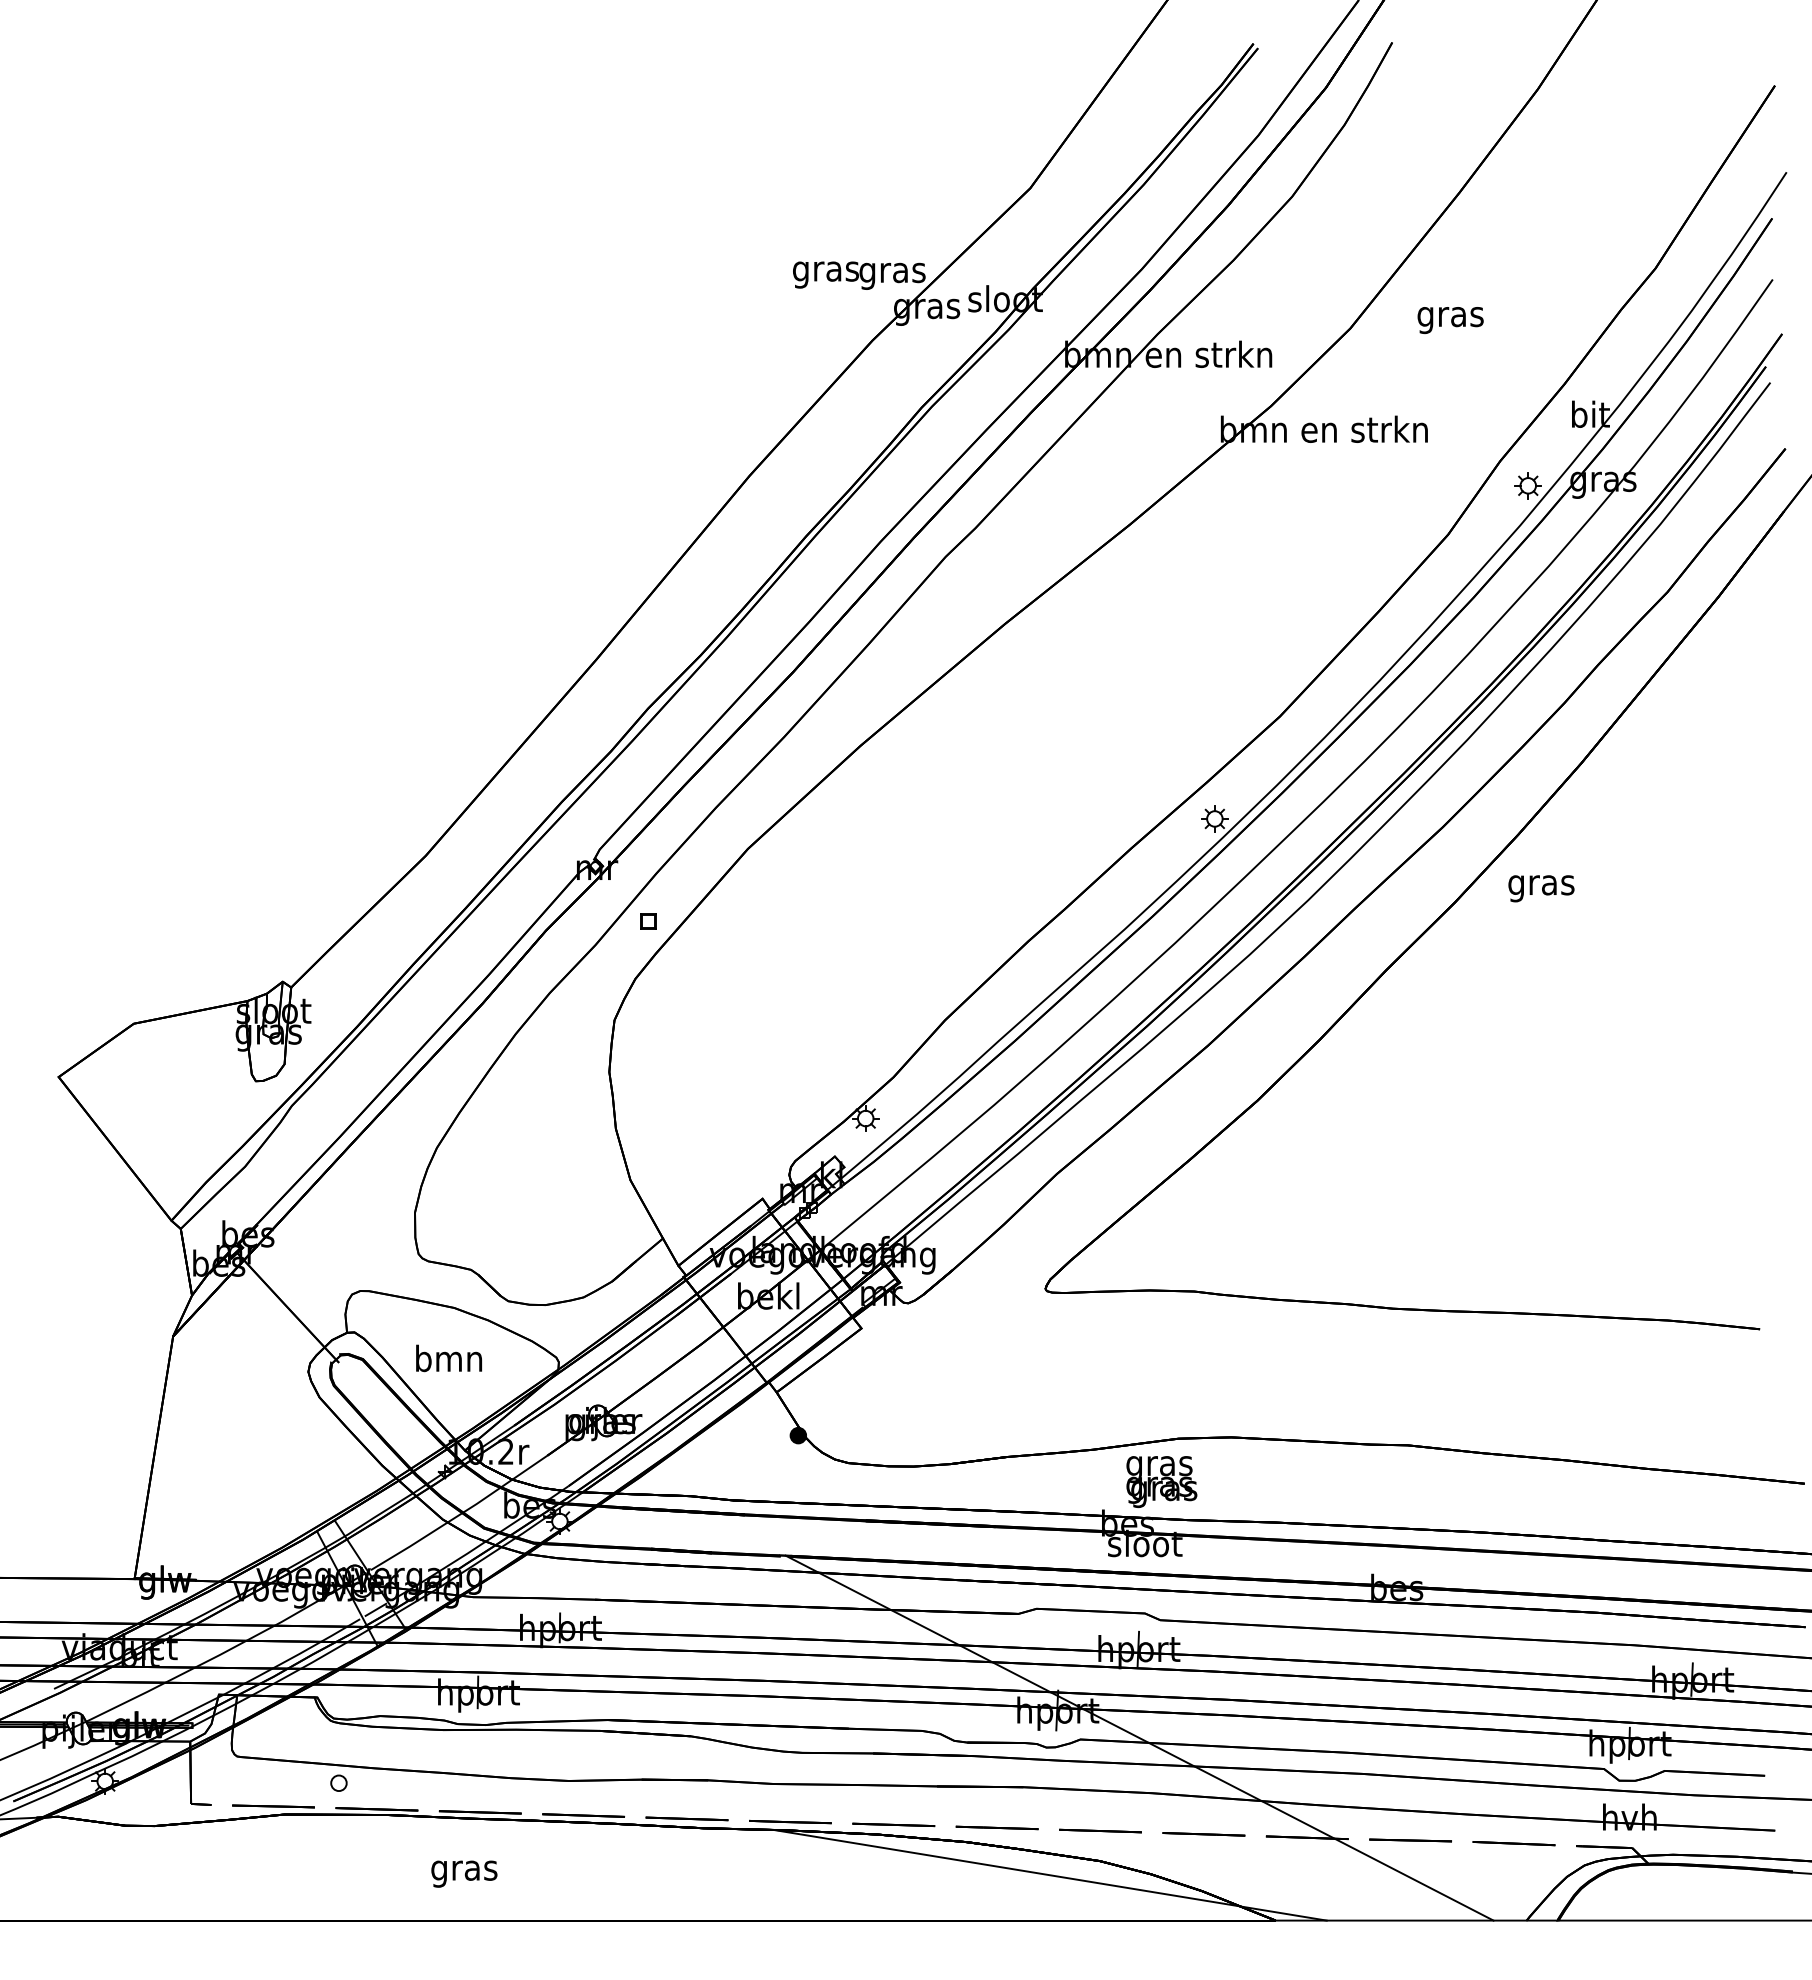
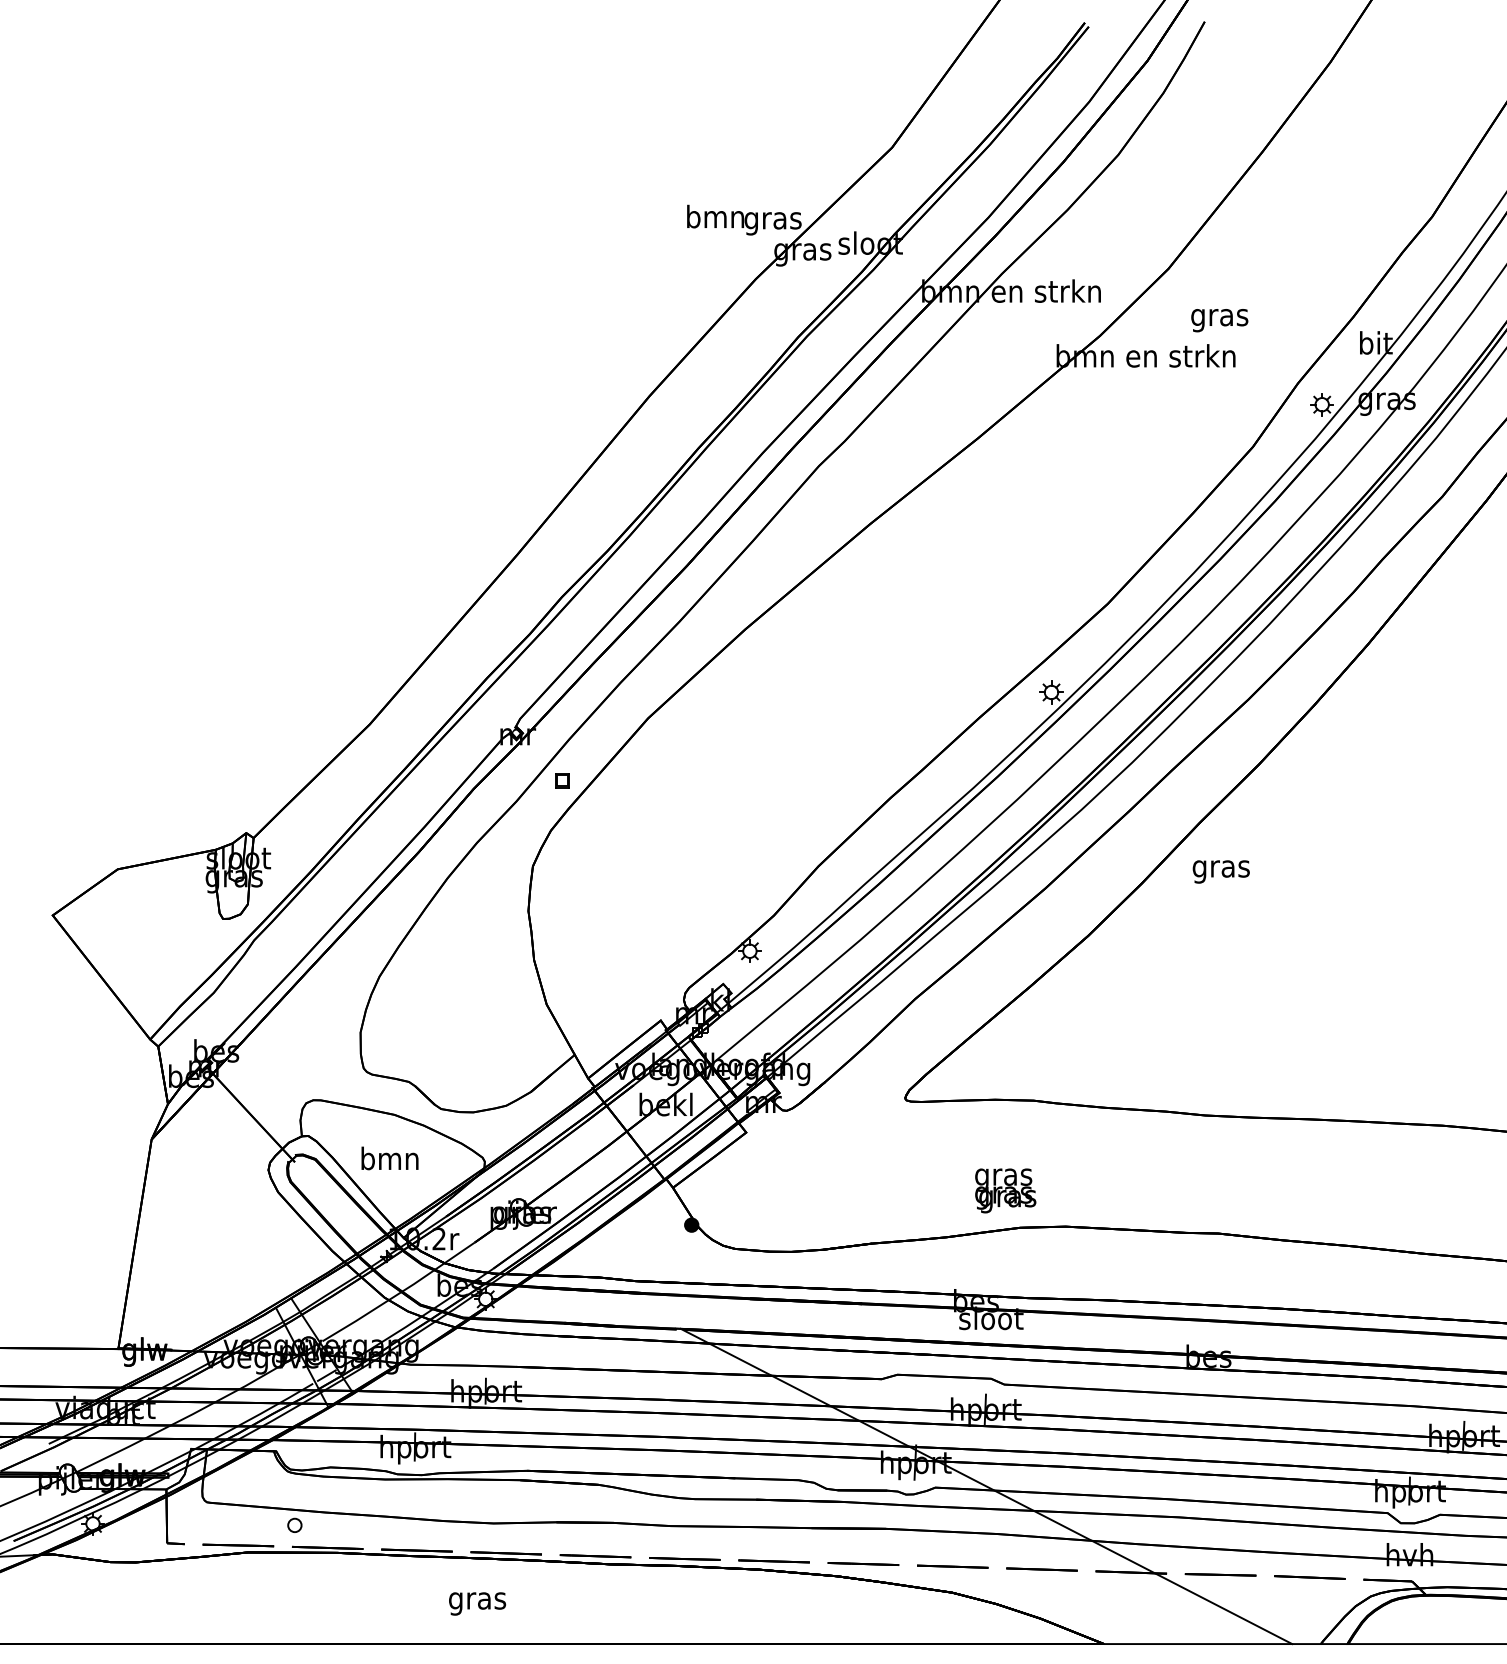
text: (825, 271) -> (715, 219), gras -> bmn
text: (1450, 320) -> (1219, 320), moved
text: (1541, 888) -> (1221, 871), moved
text: (1161, 1481) -> (1005, 1190), moved
text: (464, 1873) -> (477, 1603), moved
line: (1049, 1874) -> (908, 1604), removed

